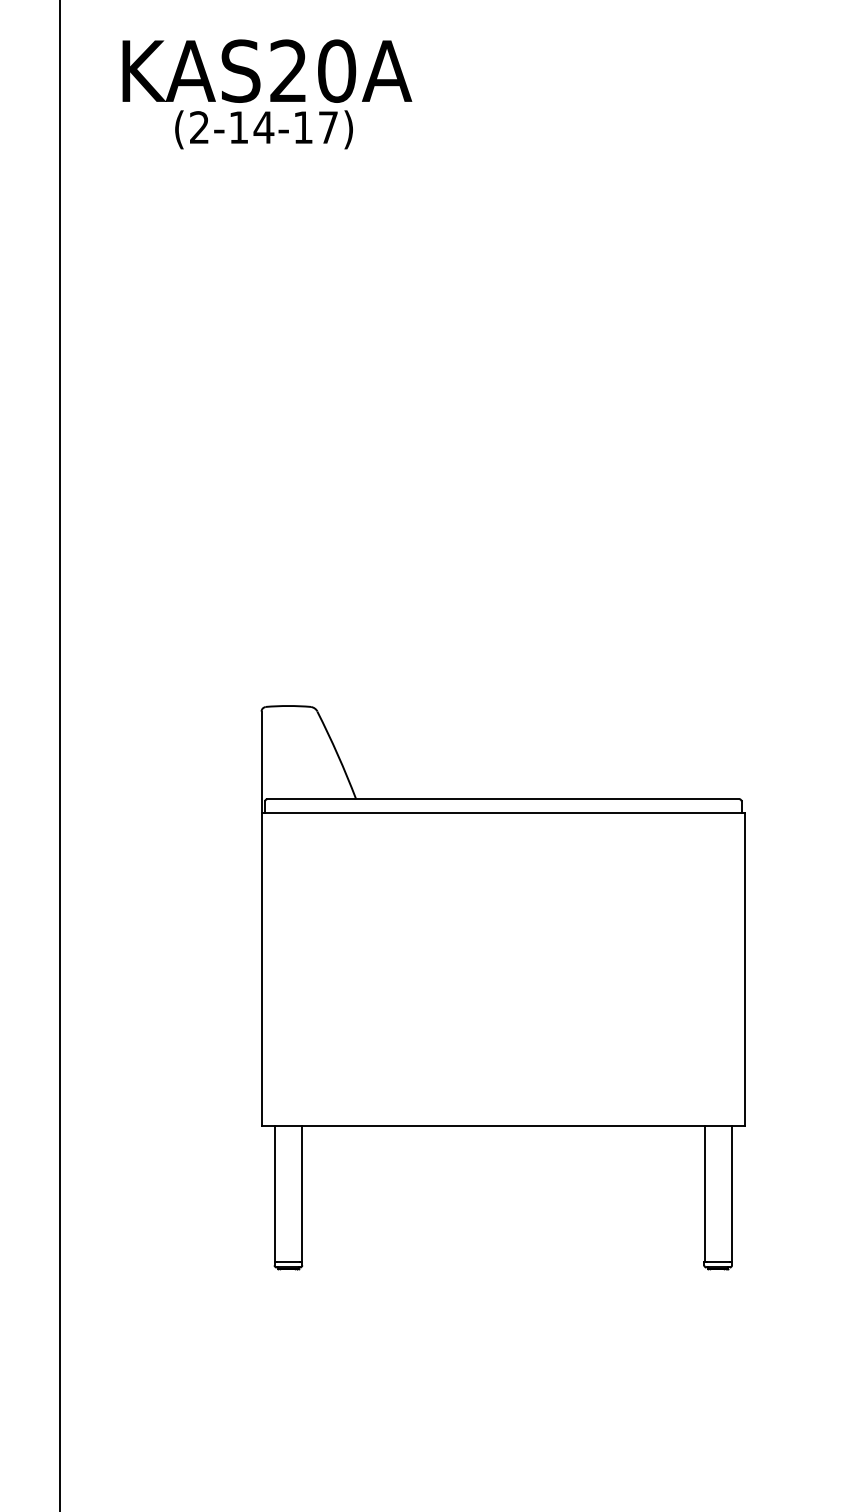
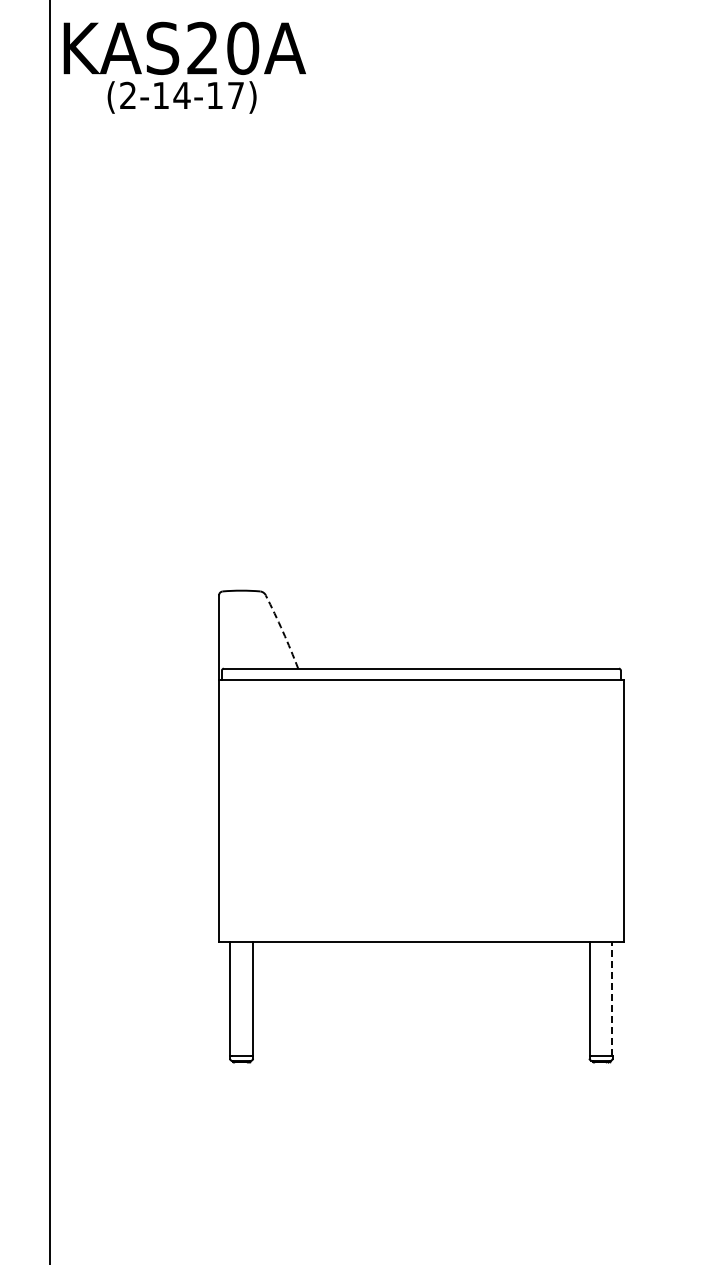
text: (266, 93) -> (184, 67), moved
arc: (337, 754) -> (282, 631), solid -> dashed
line: (731, 1193) -> (612, 998), solid -> dashed

